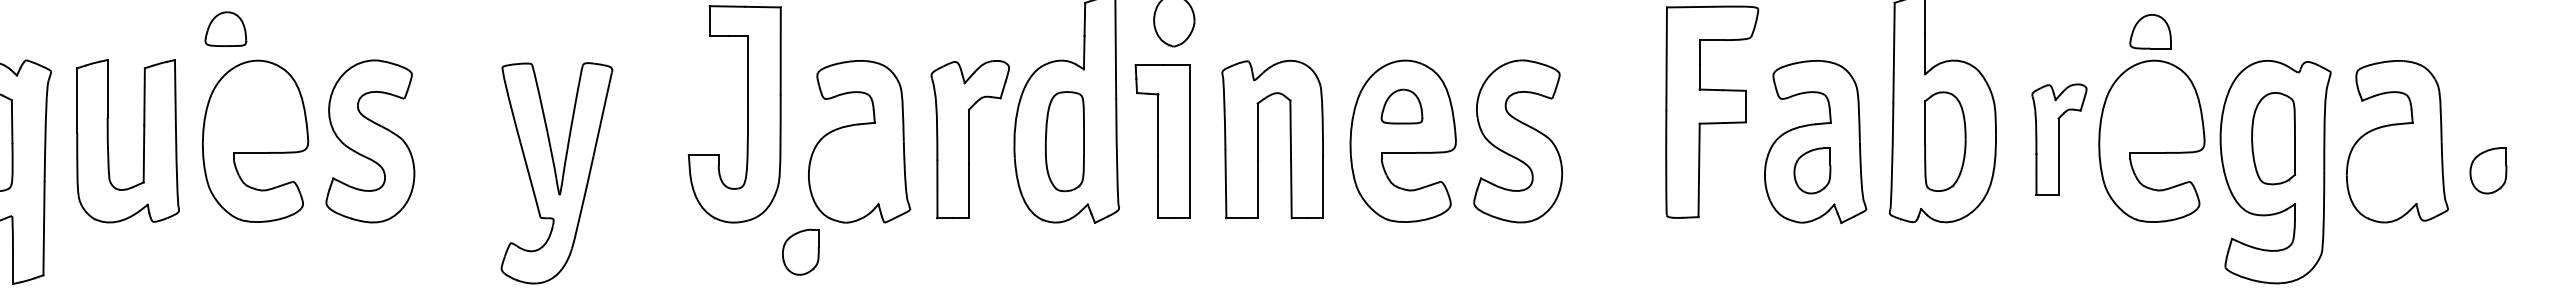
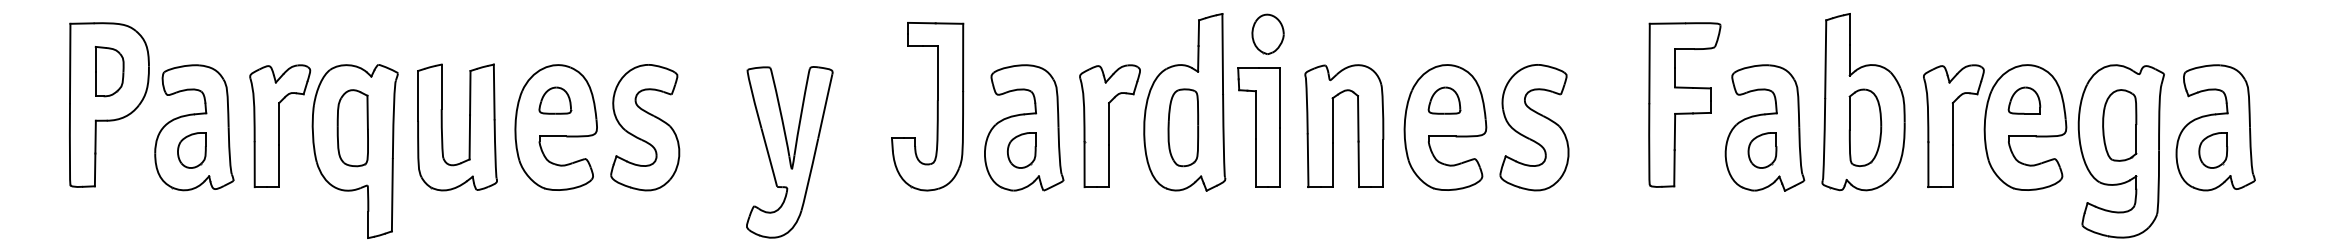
part: (226, 28) -> (555, 100), moved
part: (2150, 31) -> (2024, 100), moved
part: (2058, 138) -> (1953, 125), size x1.43
part: (2488, 170) -> (2213, 150), moved
part: (800, 252) -> (1021, 150), moved

